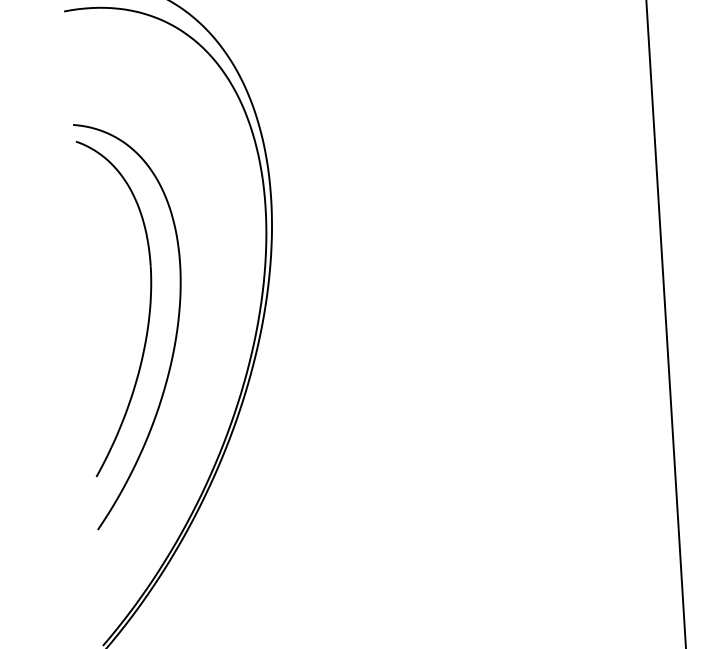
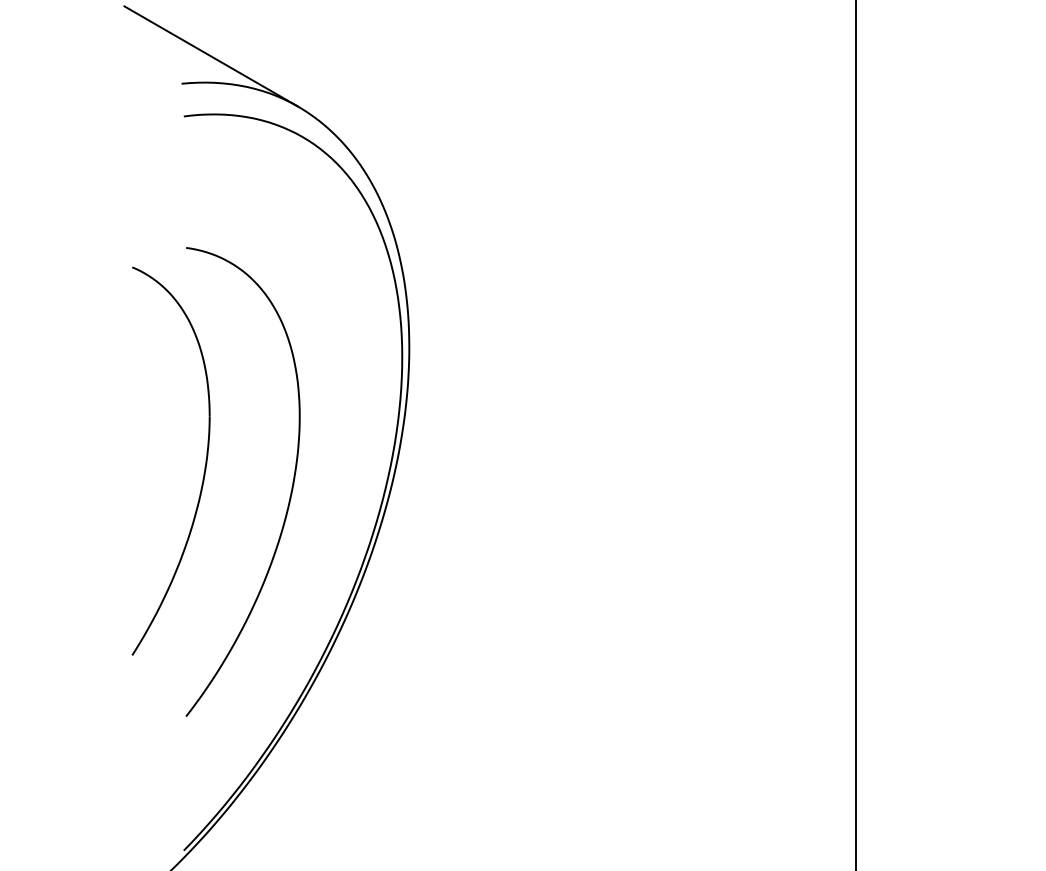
part: (148, 309) -> (204, 466), moved

